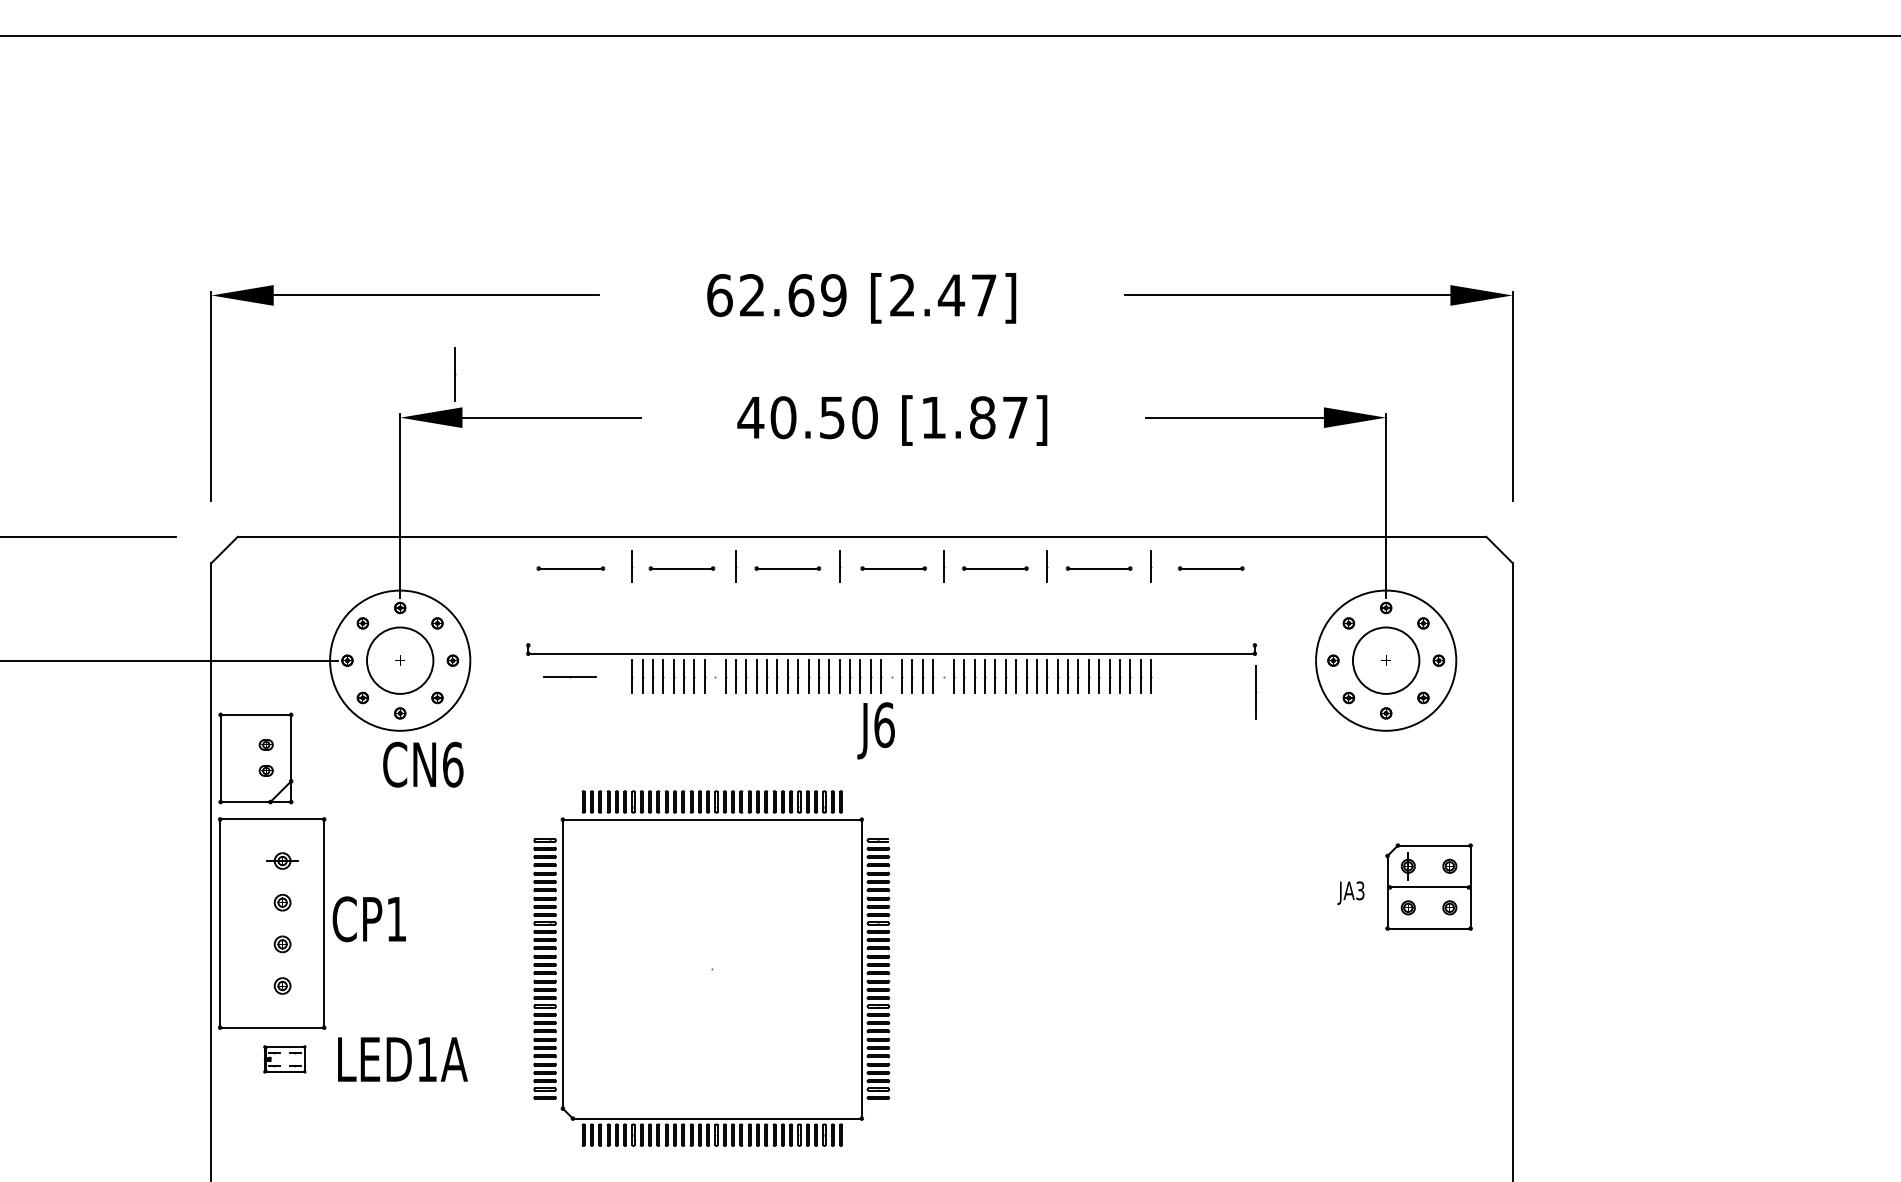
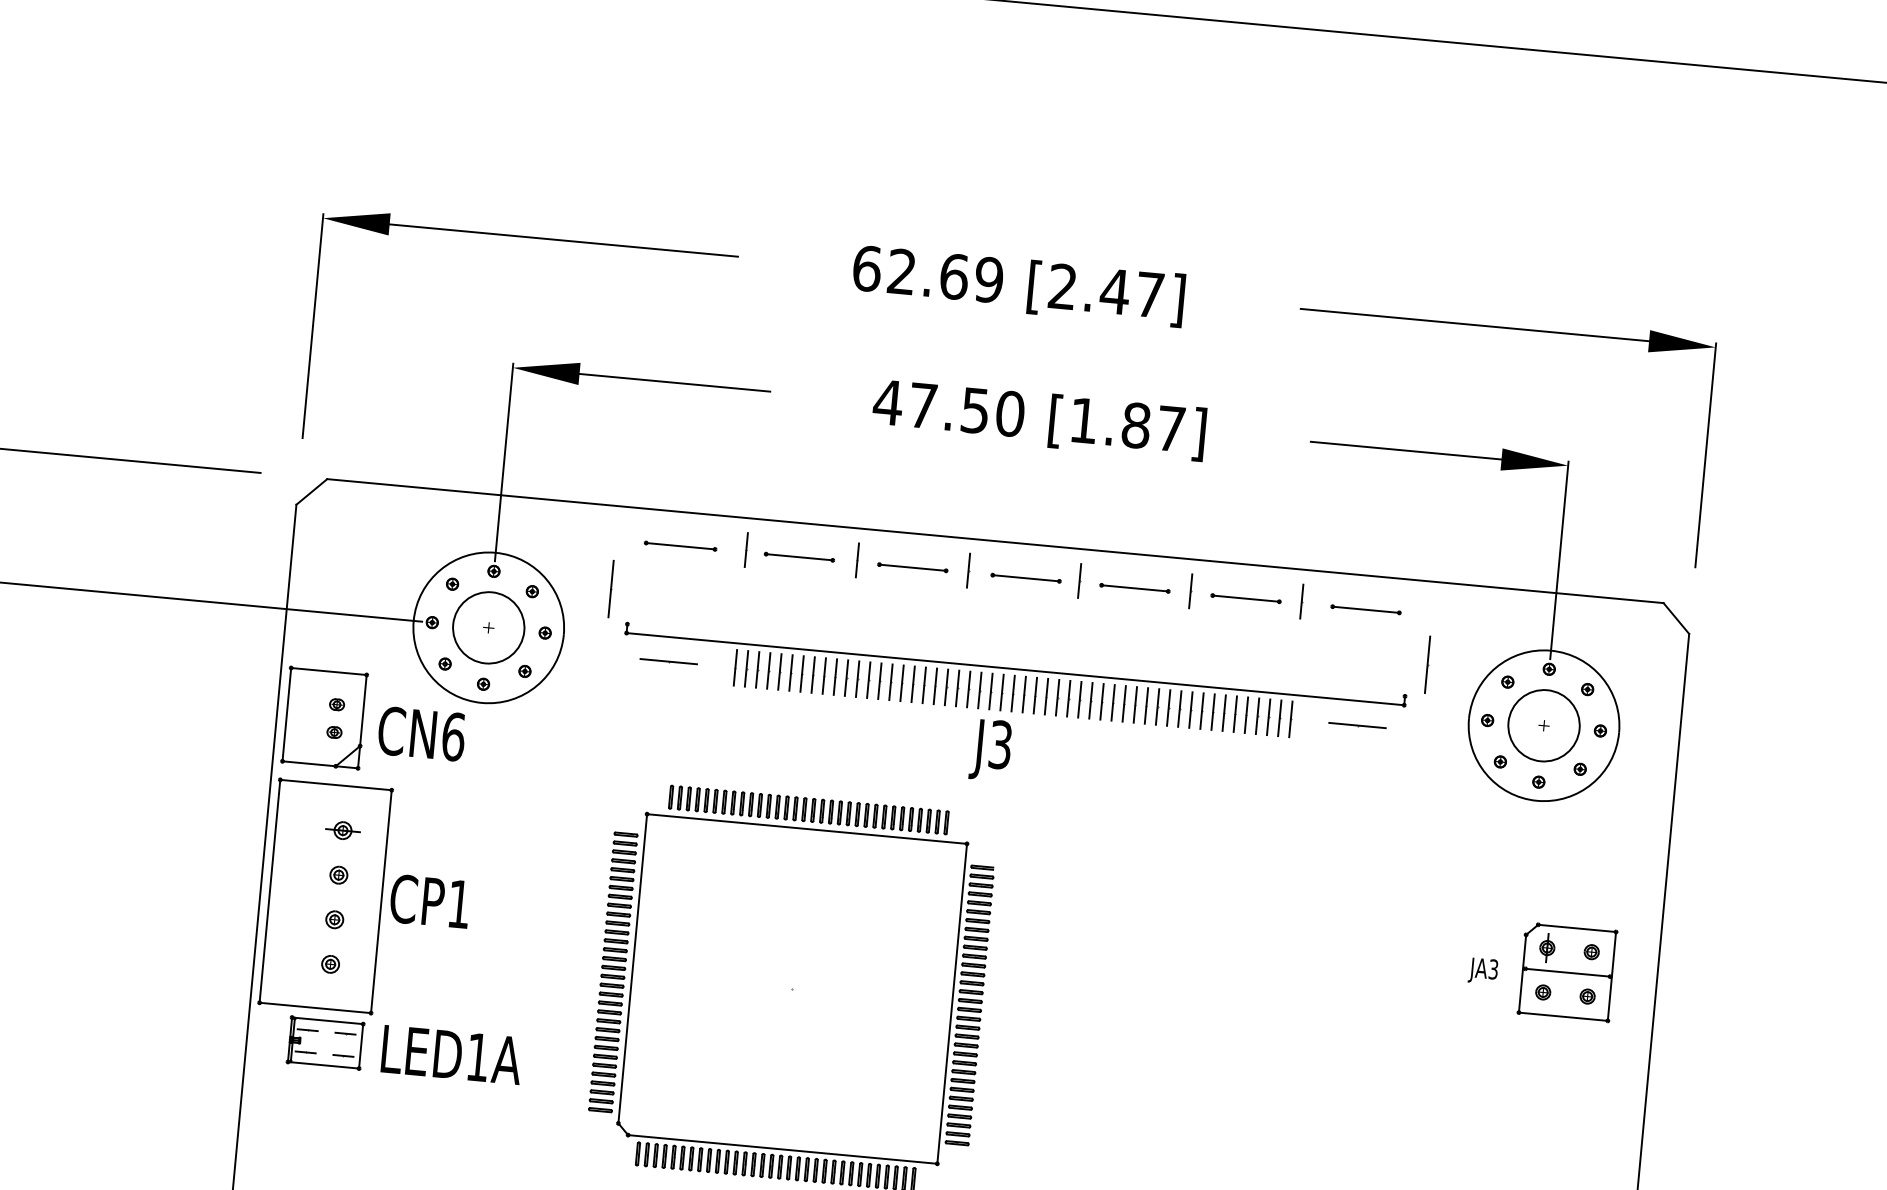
line: (455, 374) -> (611, 589), moved
text: (783, 417) -> (923, 405), 40.50 -> 47.50
line: (715, 676) -> (824, 676), added
line: (891, 676) -> (1013, 693), added
line: (943, 676) -> (1068, 698), added
line: (1213, 677) -> (1357, 726), added
line: (1256, 692) -> (1428, 665), moved
text: (884, 725) -> (1000, 745), J6 -> J3
text: (423, 764) -> (422, 733), moved
part: (284, 1059) -> (325, 1043), size x1.67

